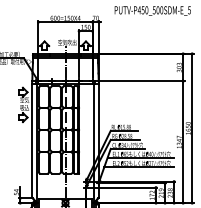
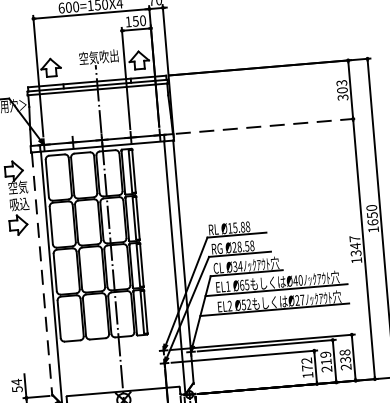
line: (142, 81) -> (266, 126), solid -> dashed
line: (32, 141) -> (42, 274), solid -> dashed

